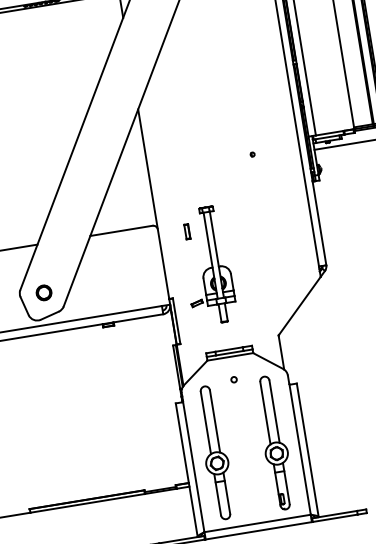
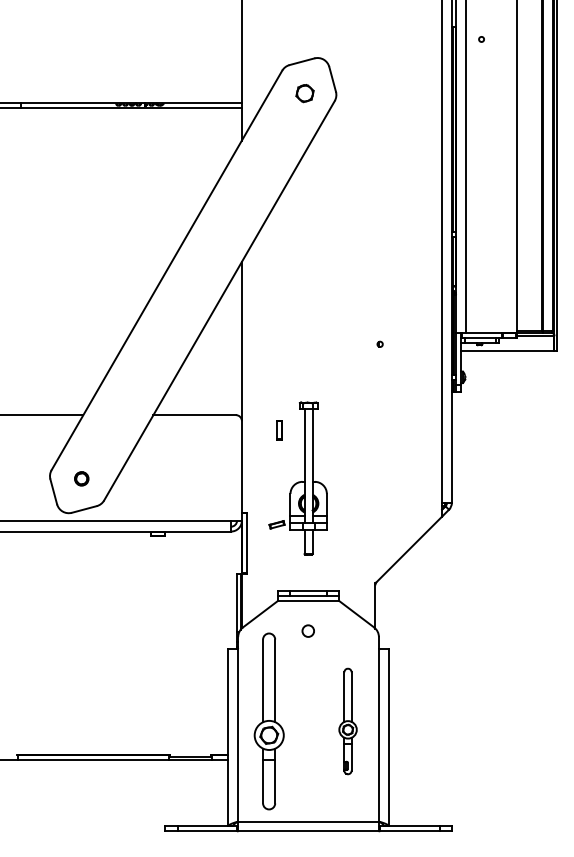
part: (43, 292) -> (81, 478), size x0.7
circle: (233, 379) -> (308, 630), size x1.6
part: (274, 443) -> (347, 721), size x0.6

